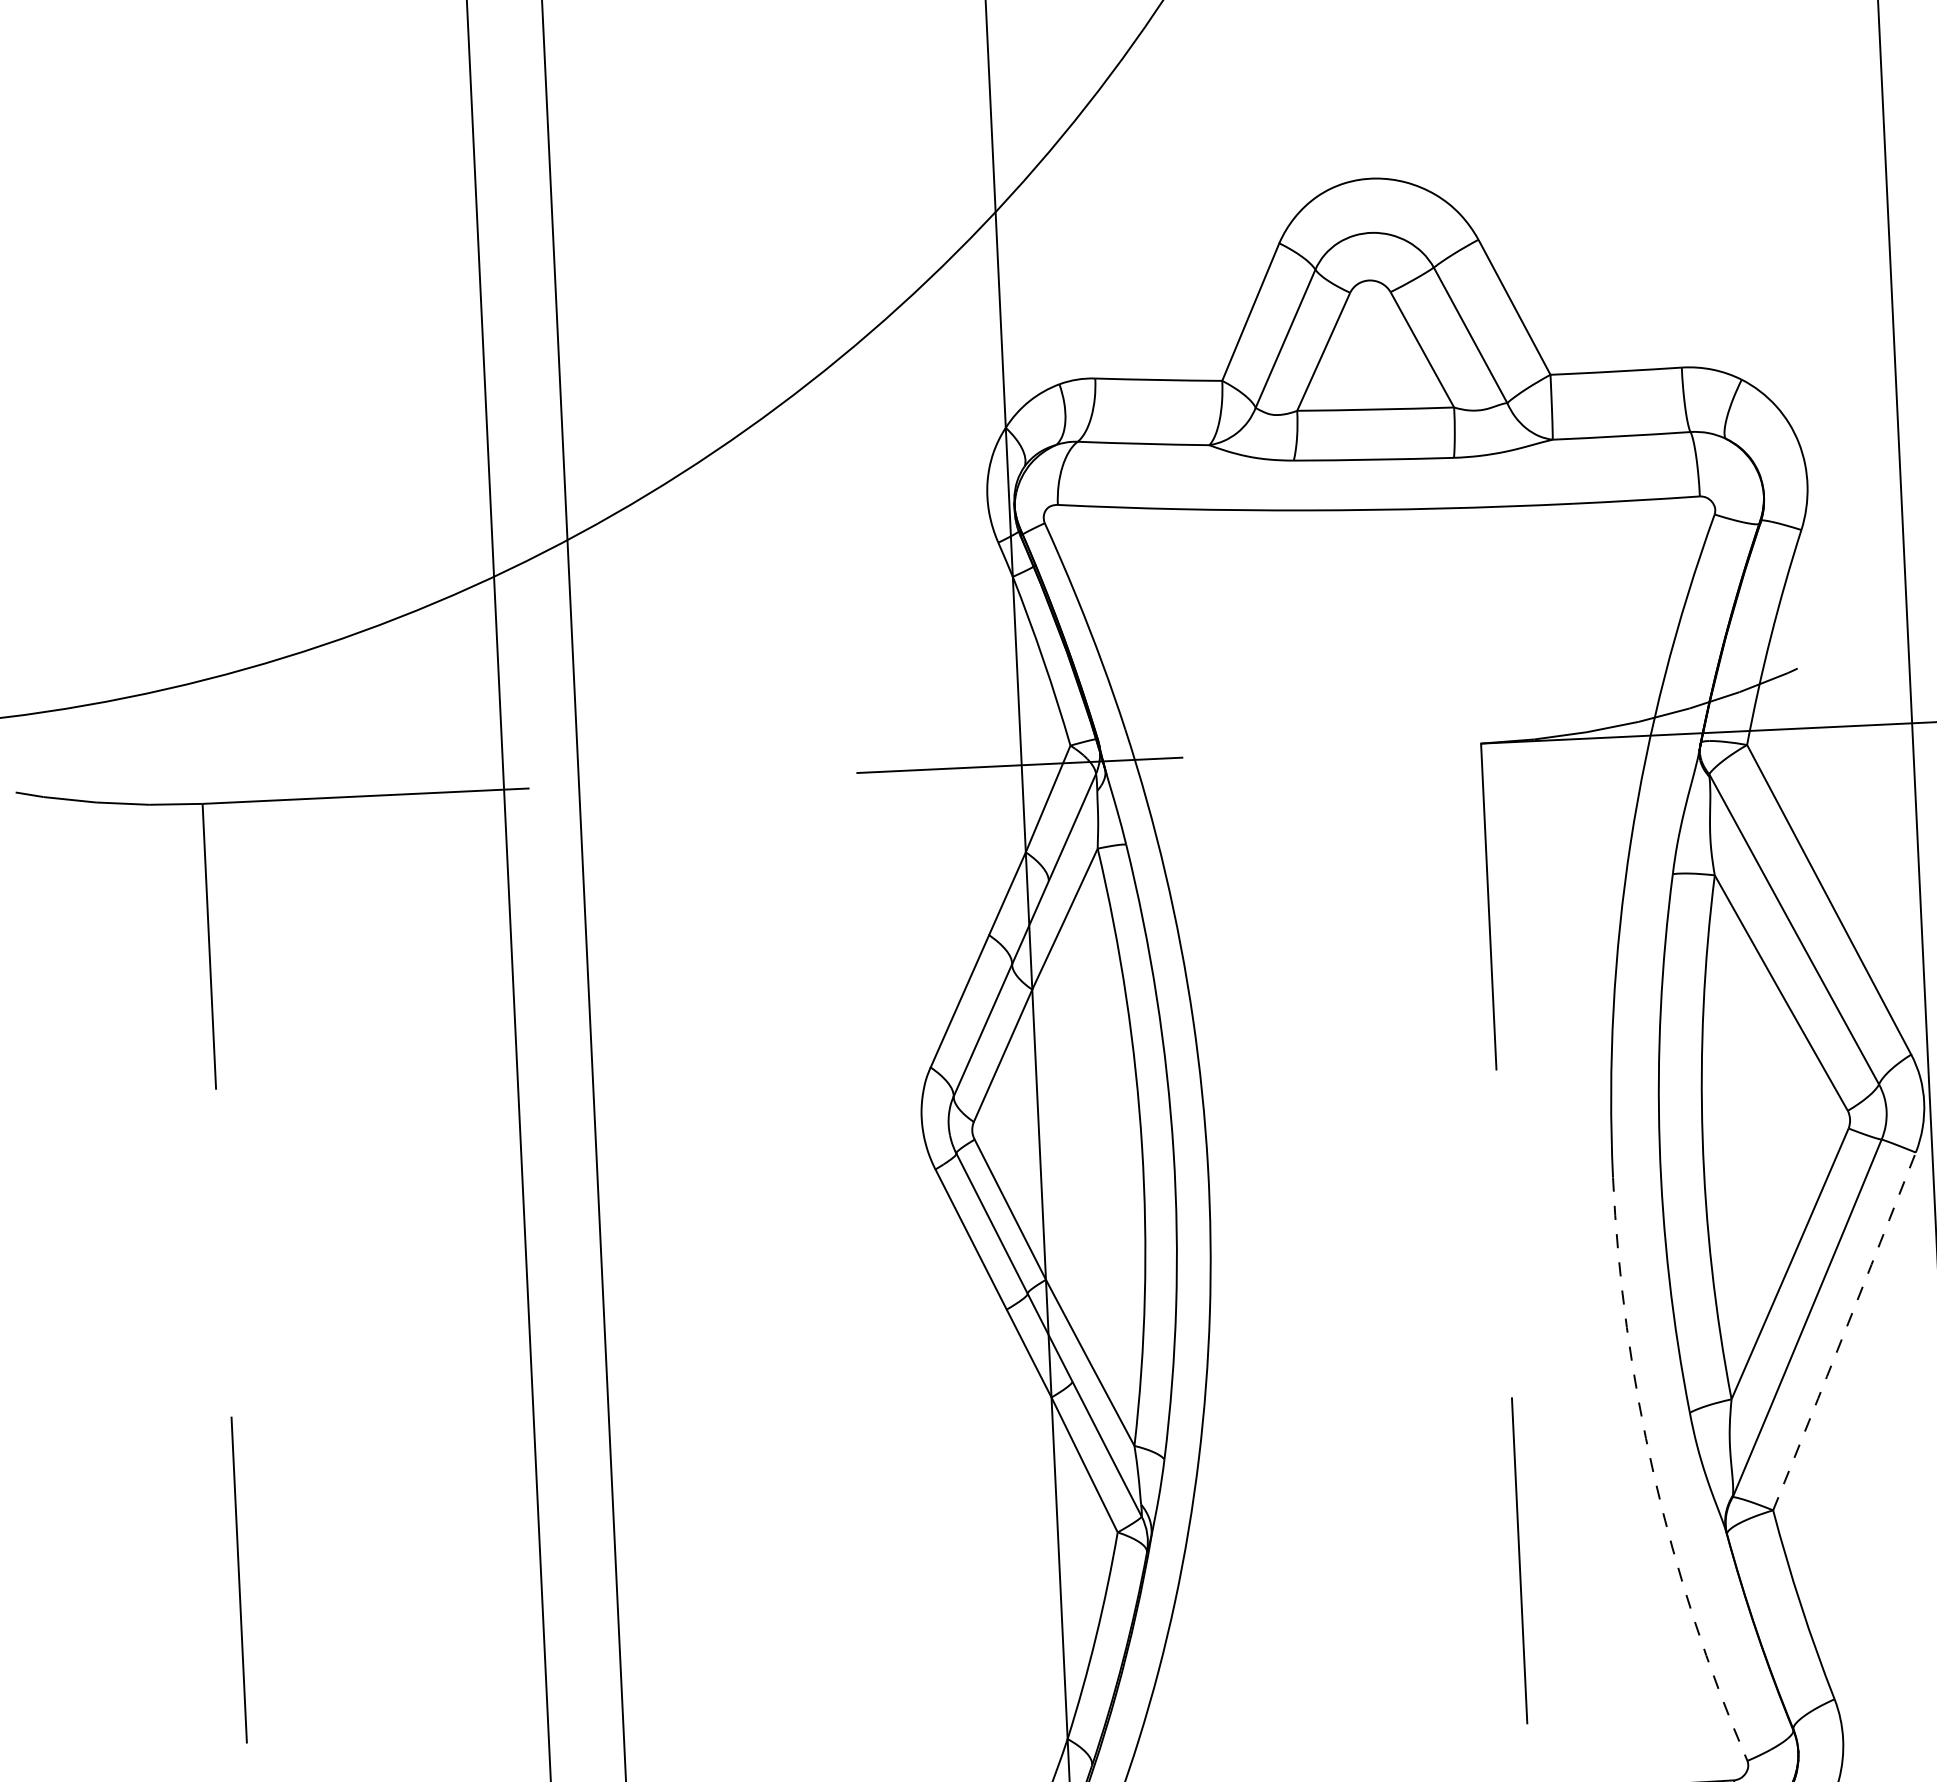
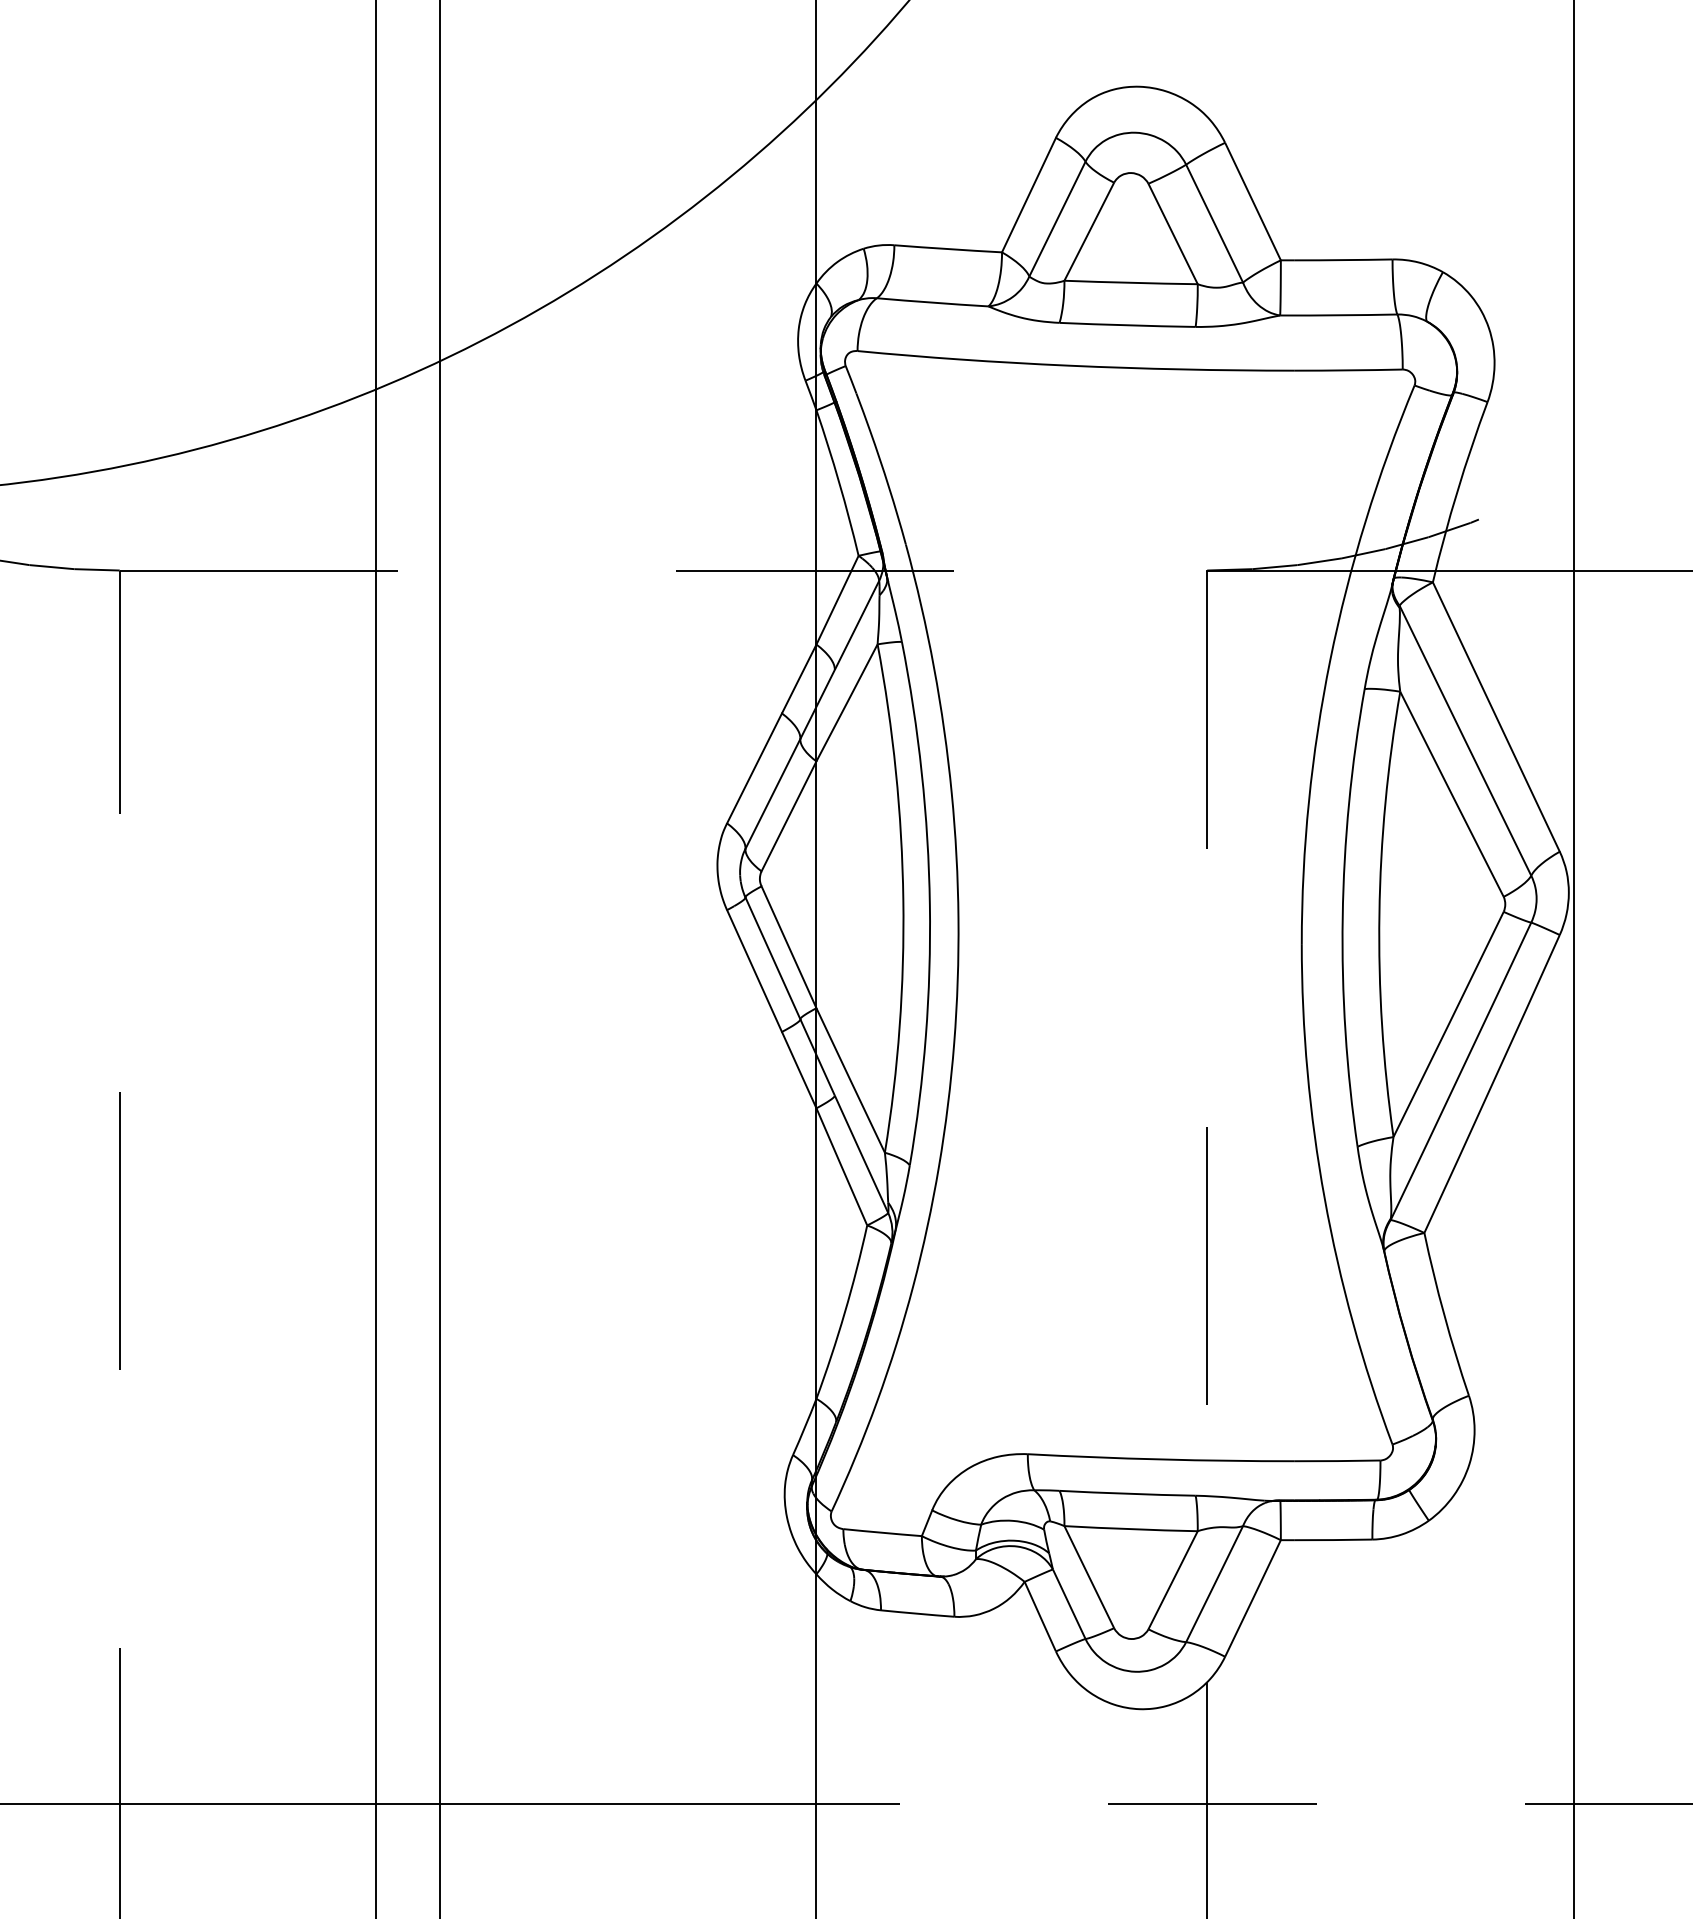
arc: (1845, 1332) -> (1492, 1084), dashed -> solid
arc: (1653, 1475) -> (1324, 1198), dashed -> solid

